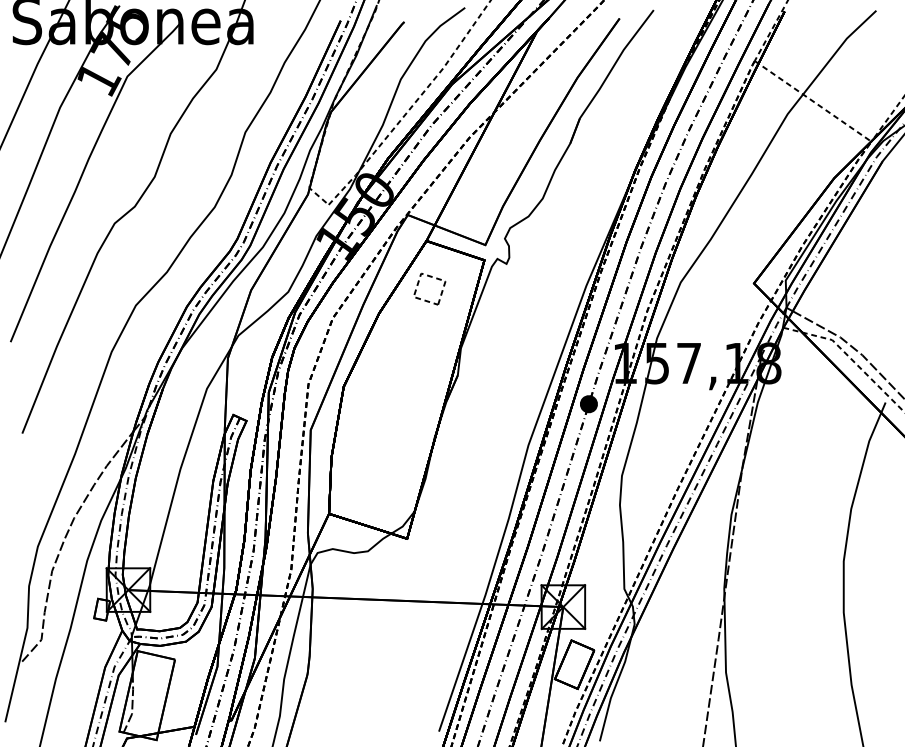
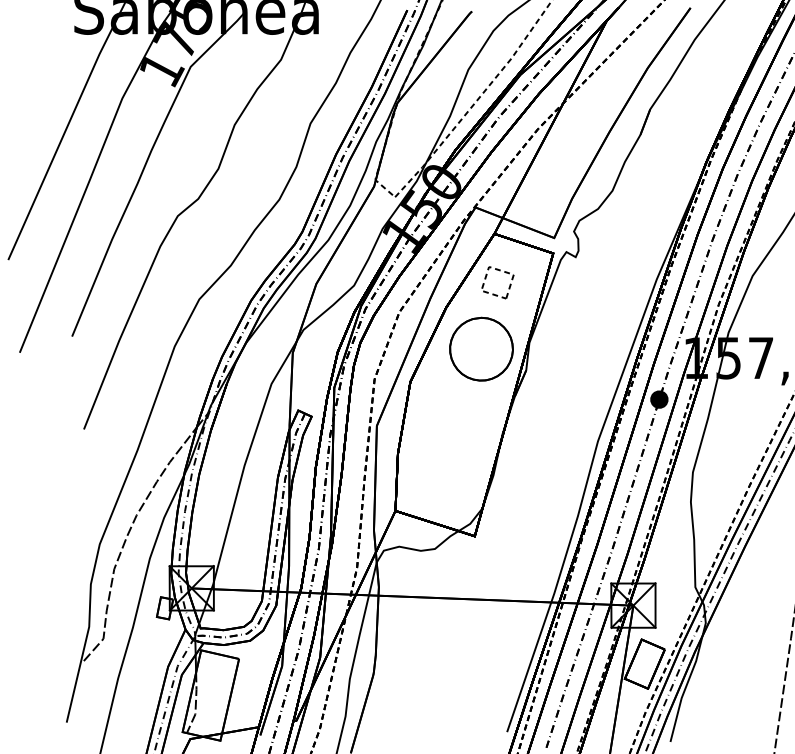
part: (413, 354) -> (481, 349), added

